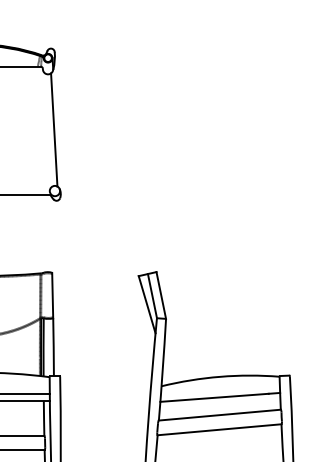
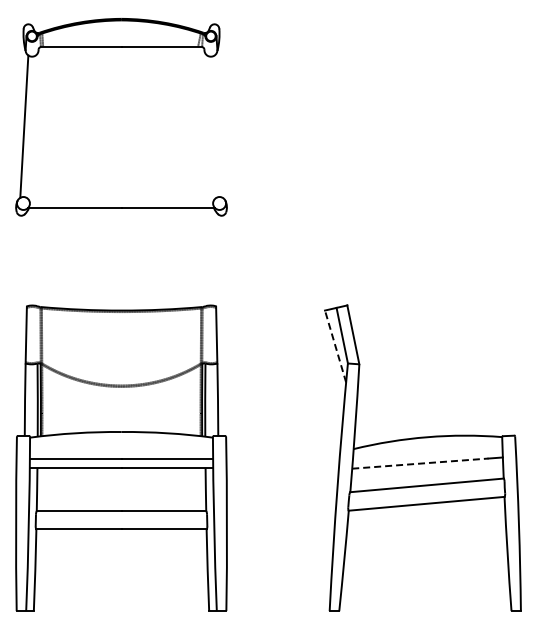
line: (54, 129) -> (218, 126), removed
line: (147, 304) -> (335, 346), solid -> dashed
line: (214, 397) -> (420, 463), solid -> dashed

